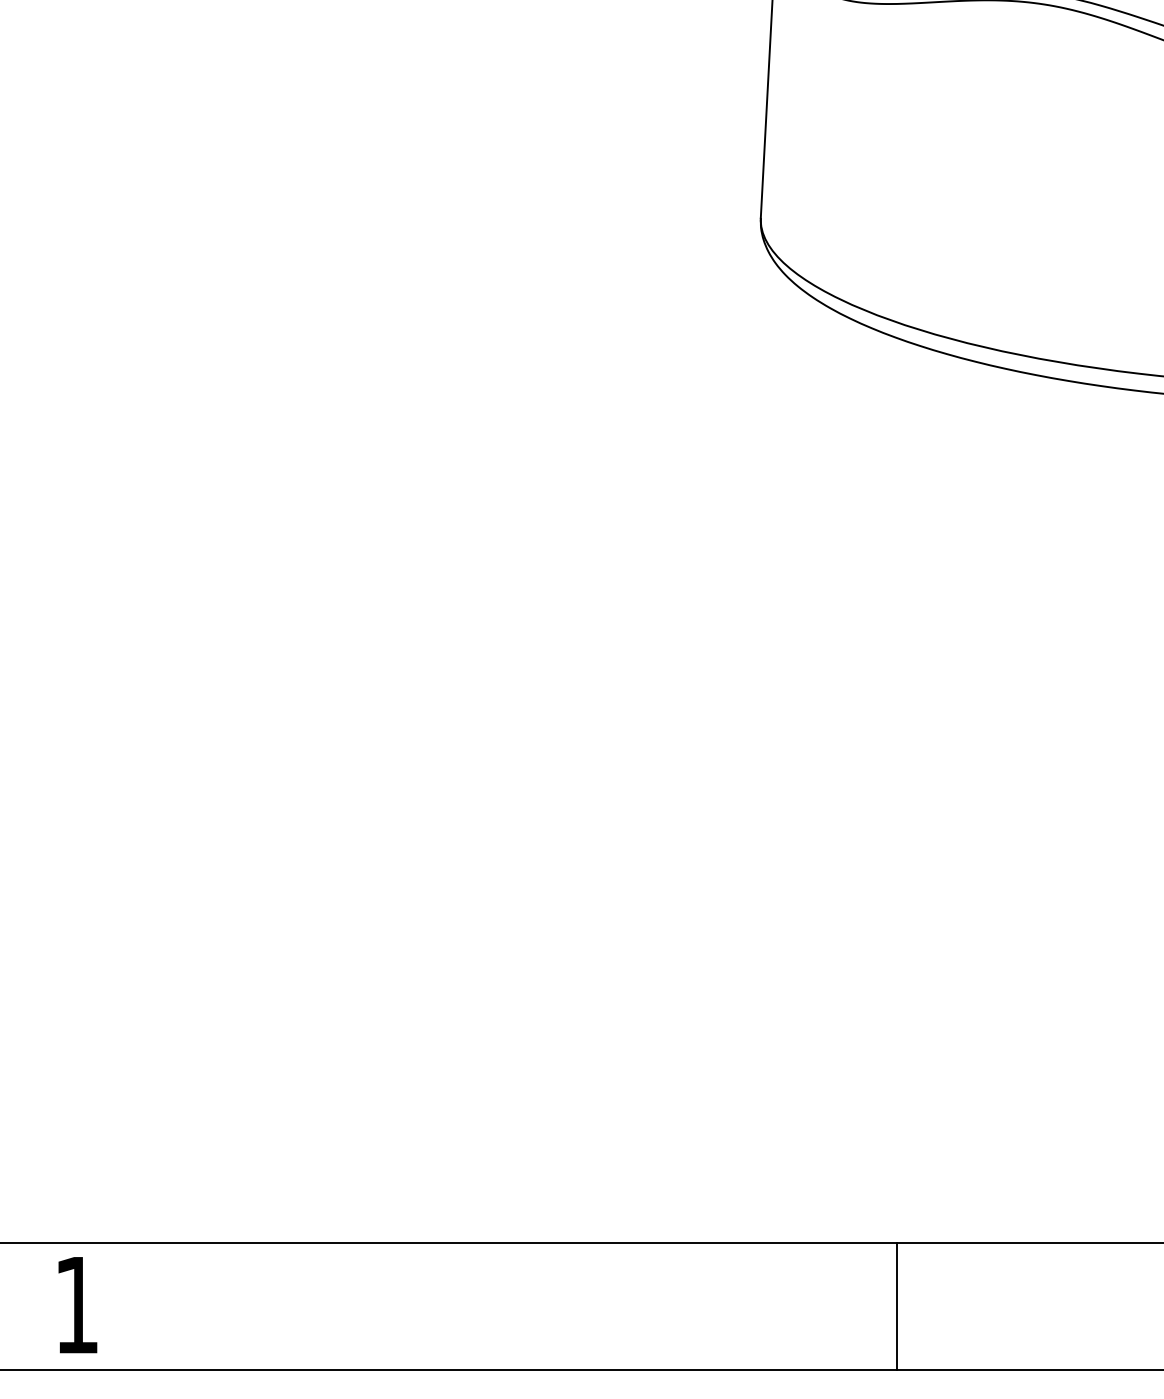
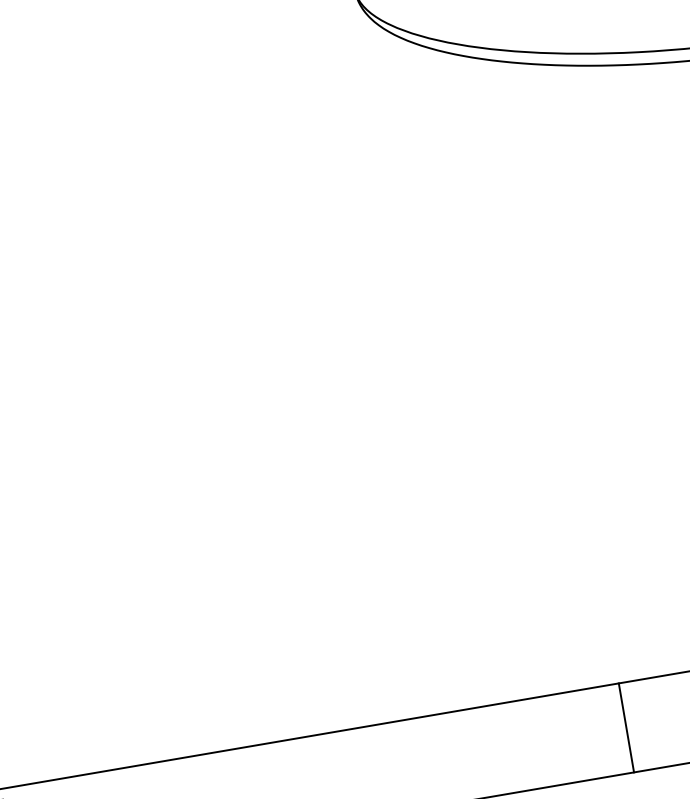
line: (896, 1306) -> (626, 727), moved

